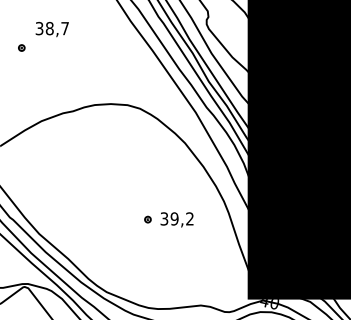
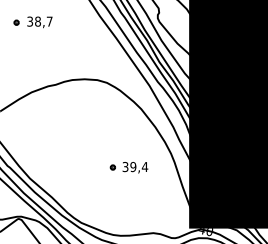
part: (21, 47) -> (16, 22), moved
text: (189, 218) -> (144, 166), 39,2 -> 39,4

